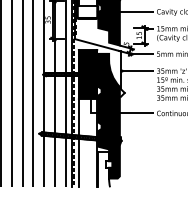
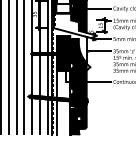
fill: (104, 169) -> (75, 122), added

